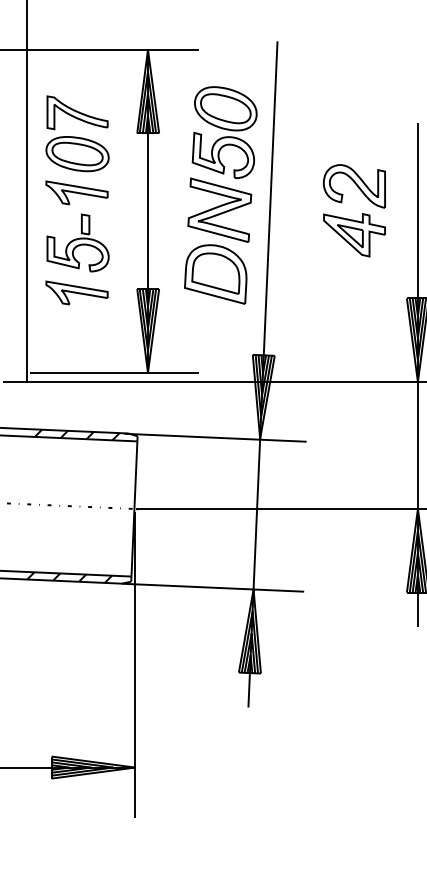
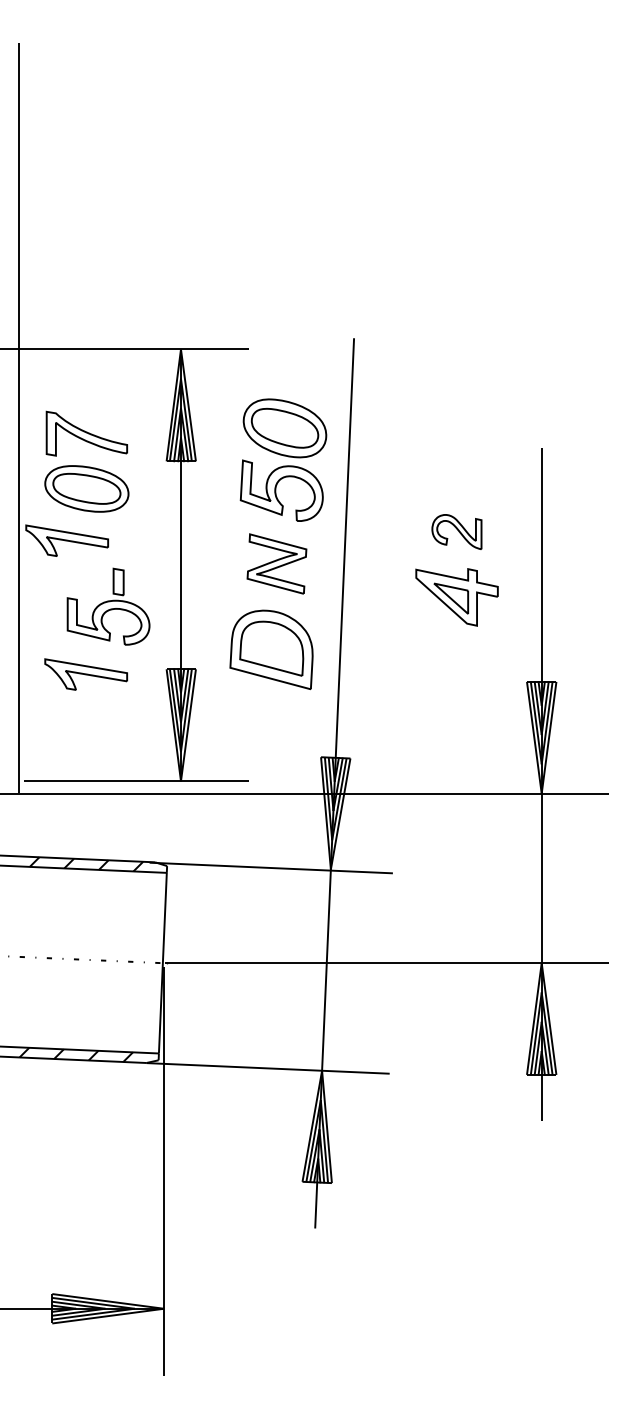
part: (354, 185) -> (456, 531), size x0.6
part: (76, 192) -> (66, 540), moved
part: (219, 209) -> (276, 563), size x0.7
part: (78, 242) -> (108, 606), moved

